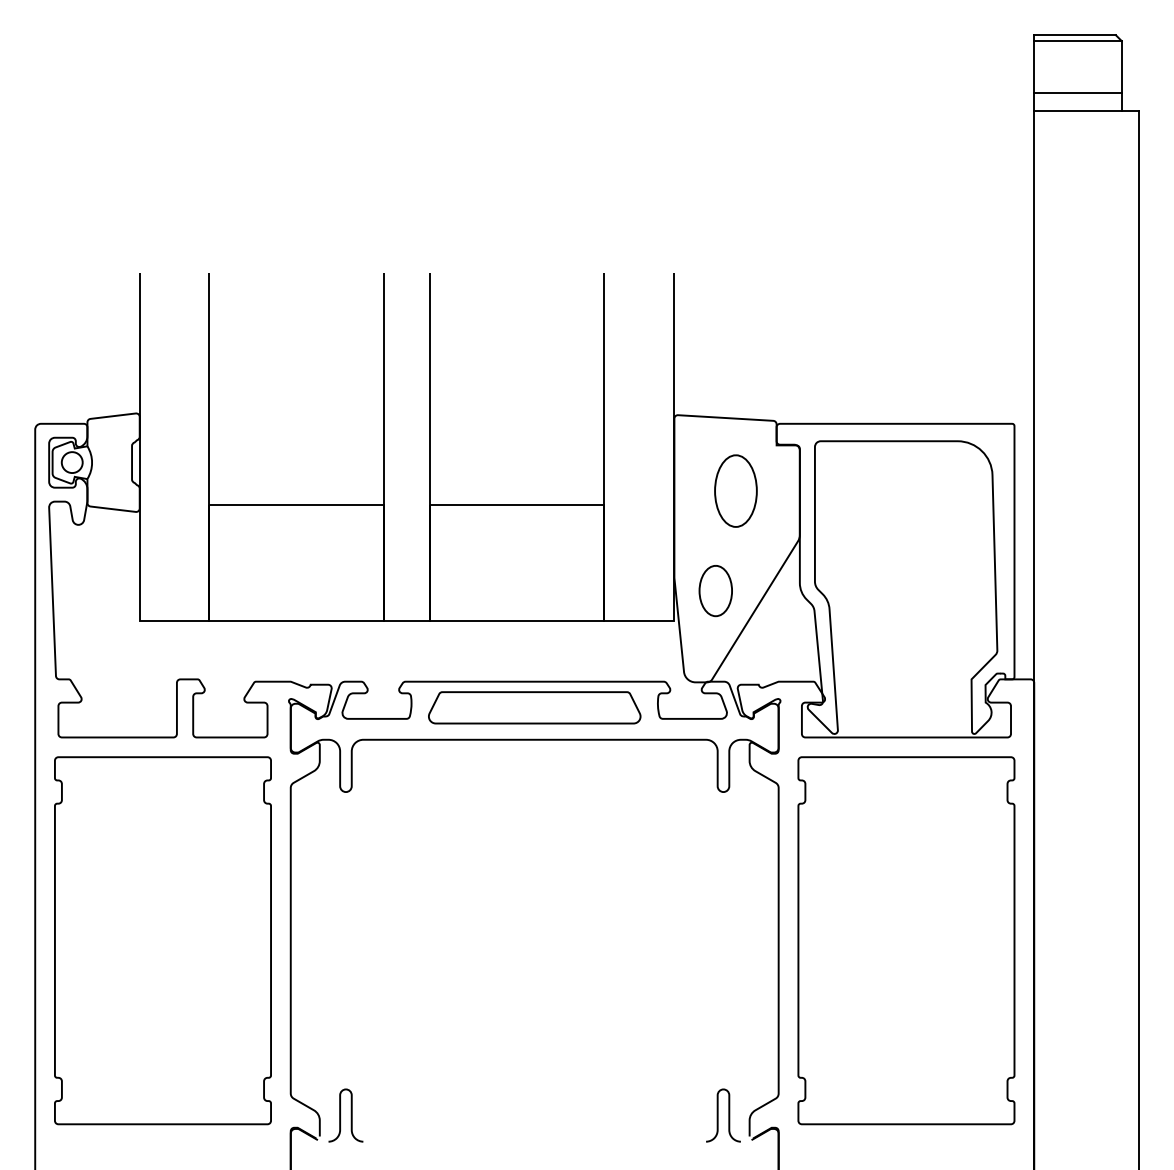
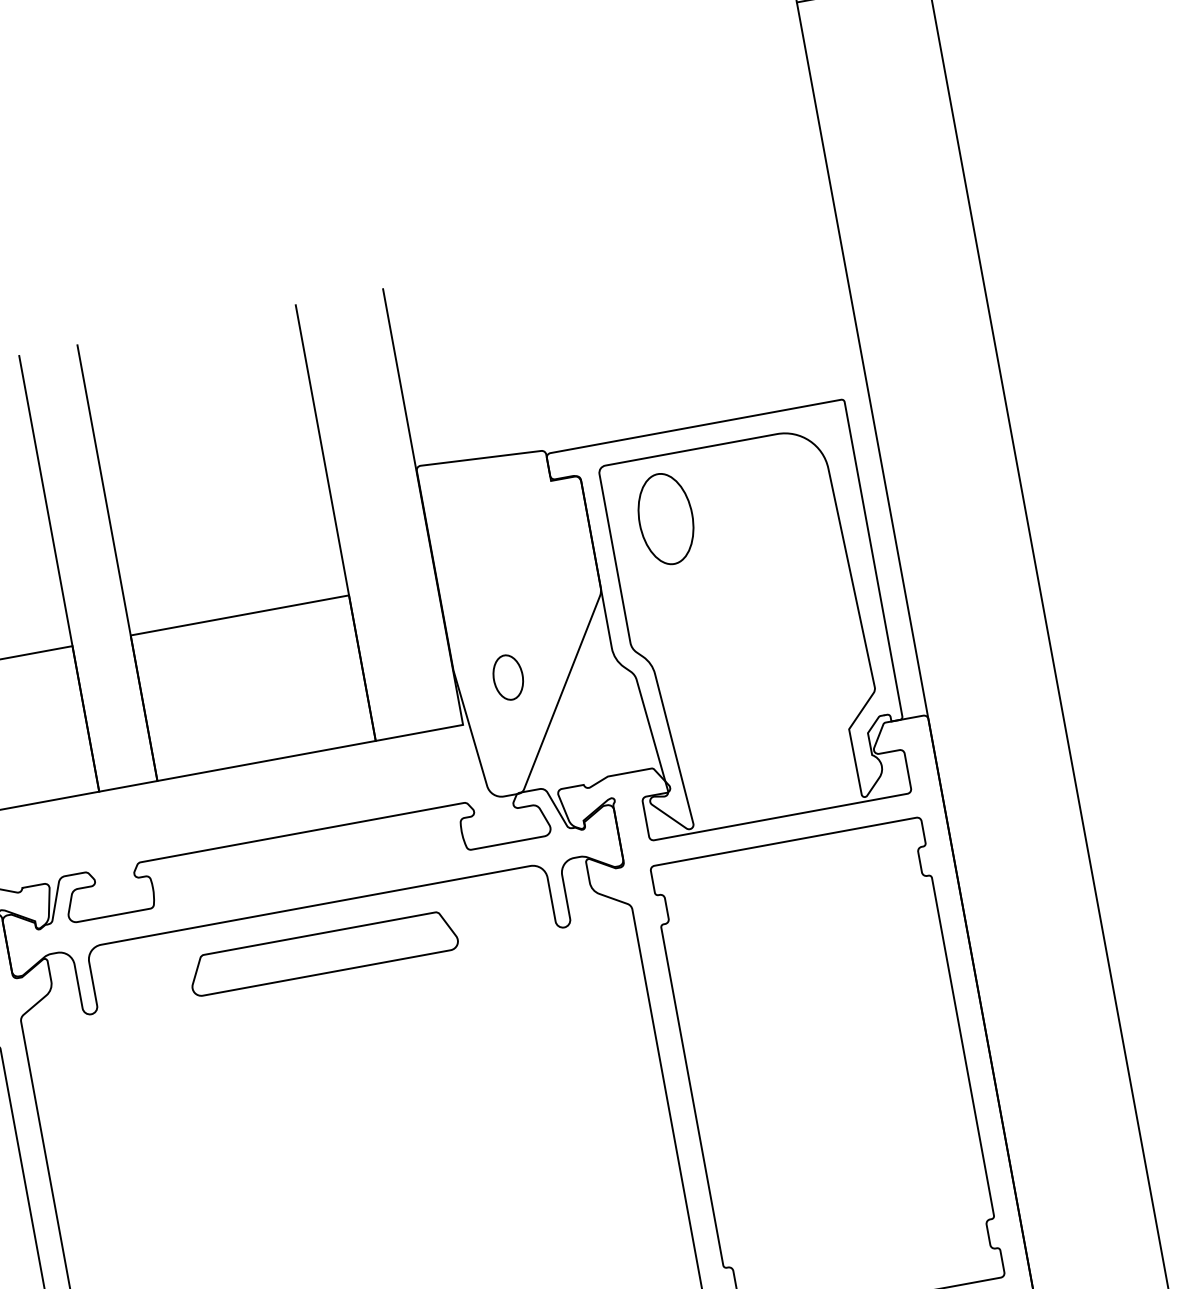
part: (735, 490) -> (665, 518), moved
part: (715, 591) -> (508, 678), size x0.7
part: (534, 707) -> (322, 952), moved

